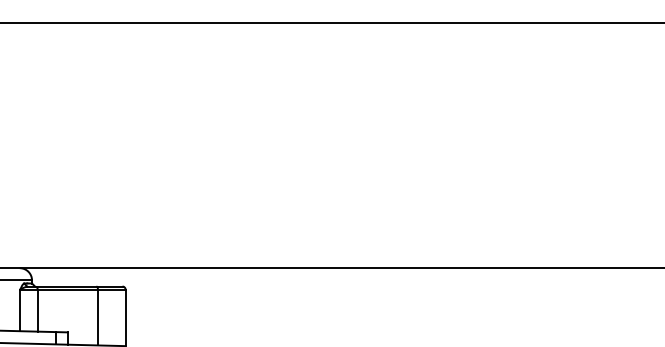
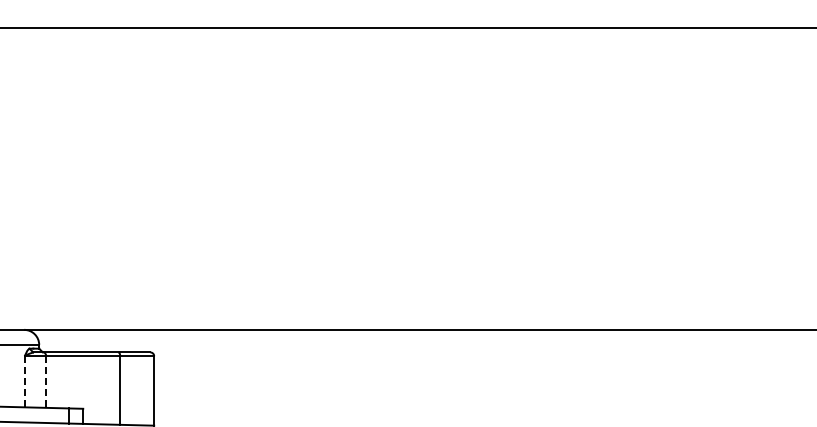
line: (20, 310) -> (24, 381), solid -> dashed
line: (37, 310) -> (46, 382), solid -> dashed

